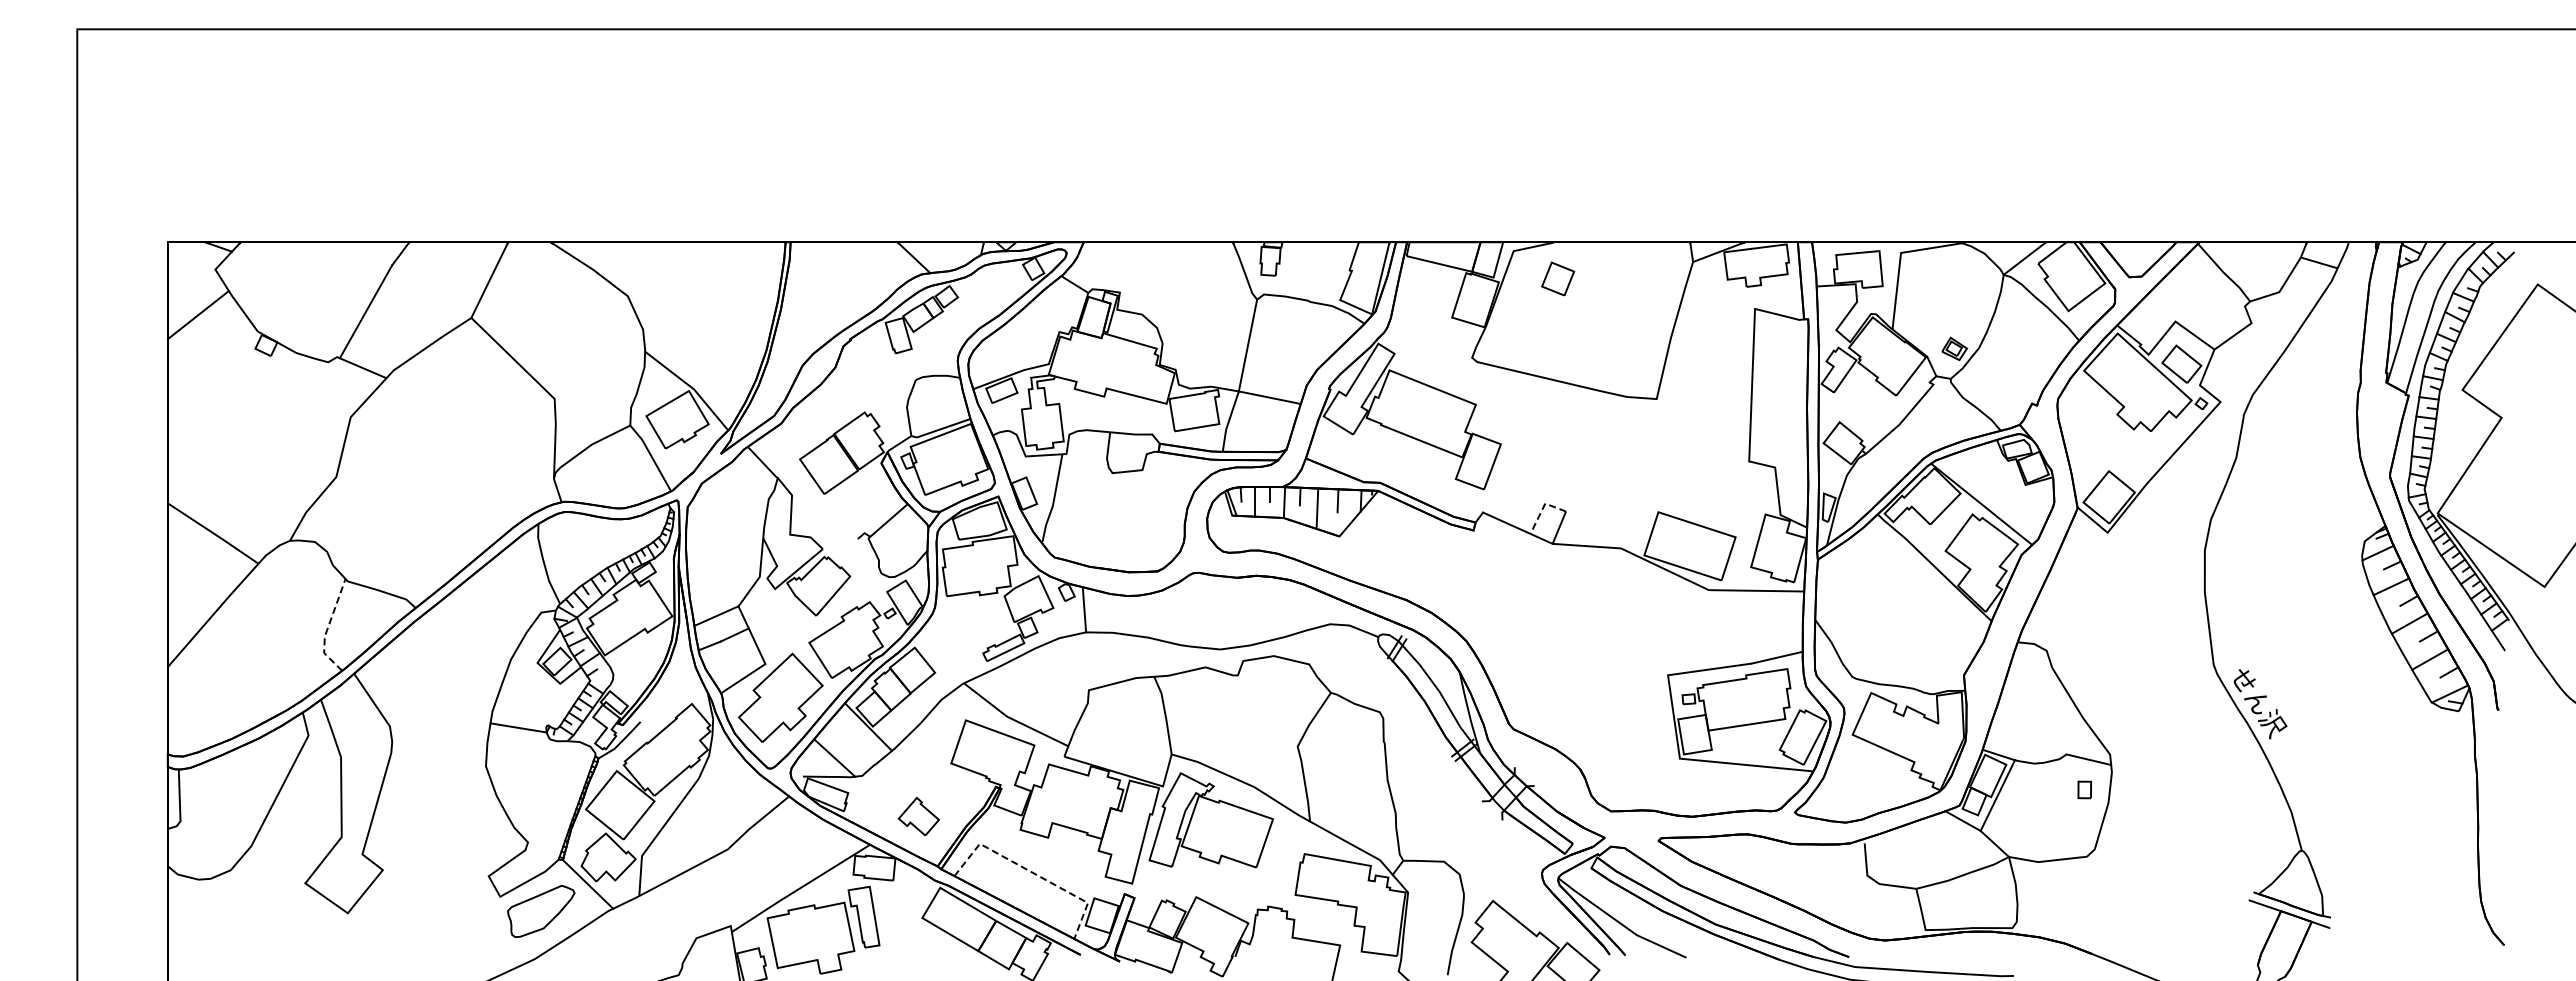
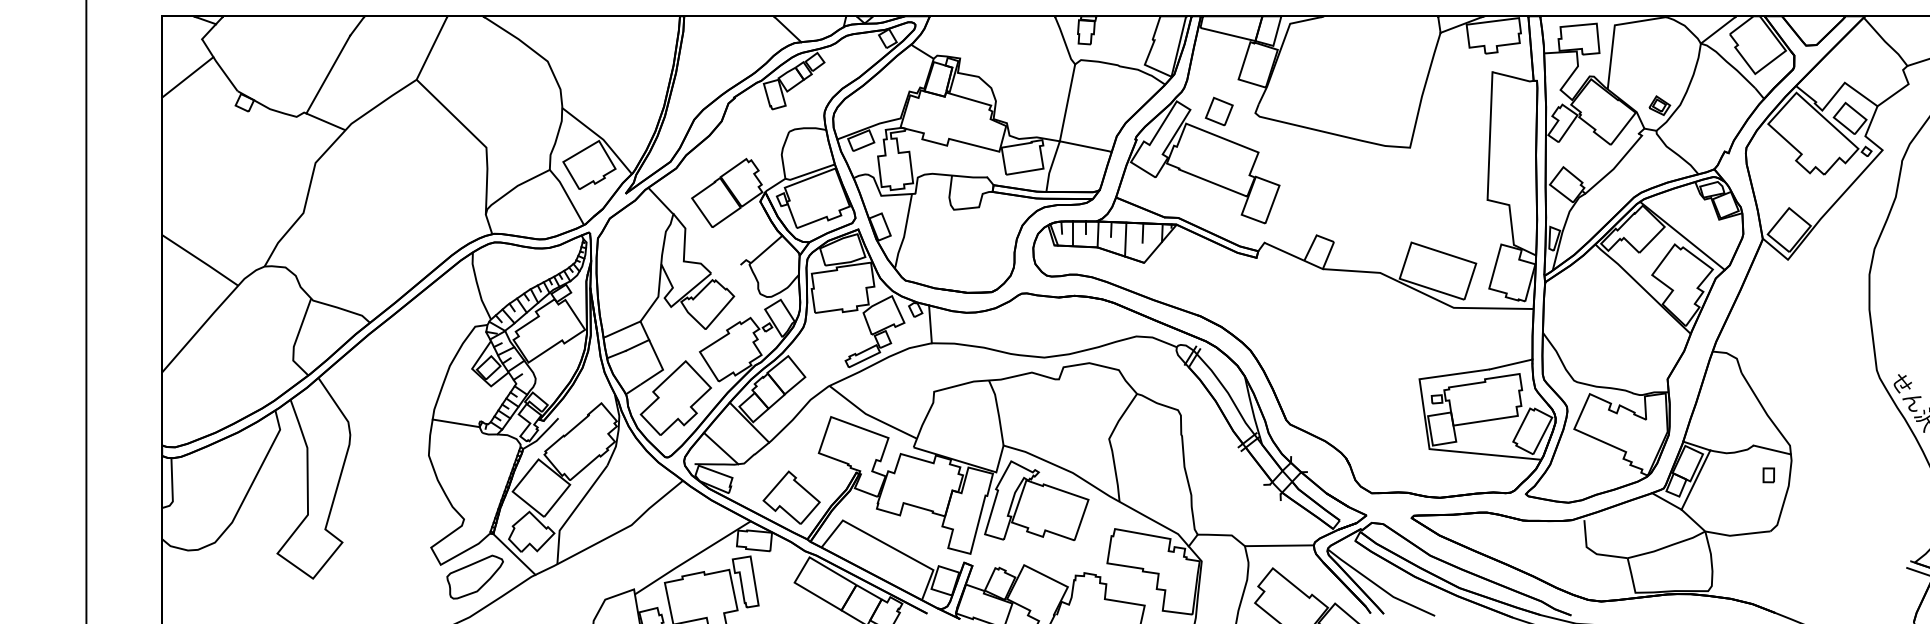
part: (1558, 278) -> (1219, 111), moved
line: (1543, 508) -> (1315, 239), dashed -> solid
line: (327, 628) -> (296, 340), dashed -> solid
part: (918, 816) -> (791, 497), size x1.67
line: (1033, 872) -> (887, 544), dashed -> solid
line: (1500, 873) -> (1279, 545), added

